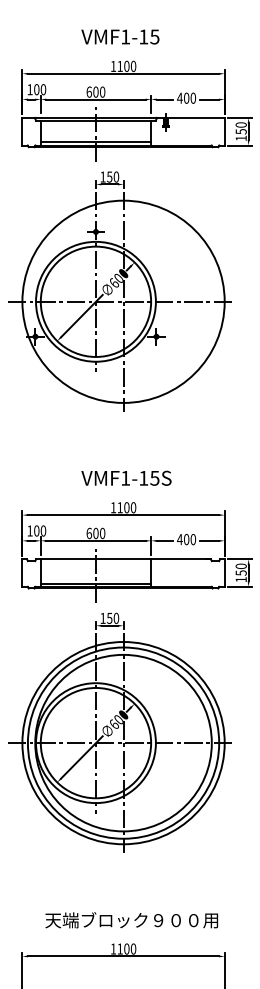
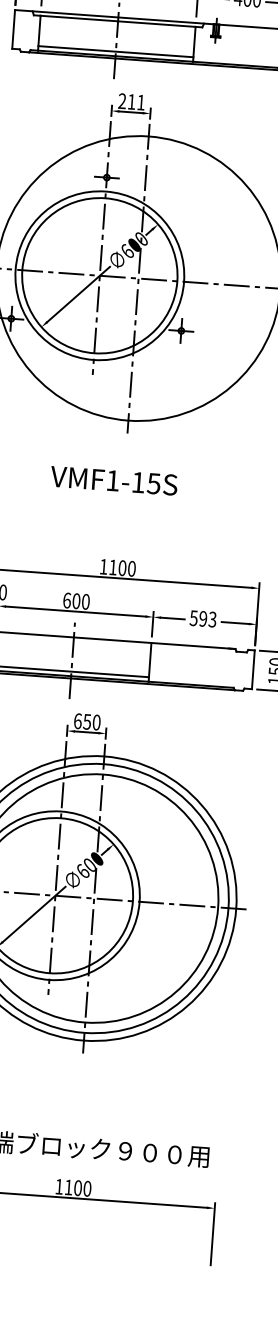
text: (109, 176) -> (131, 101), 150 -> 211
text: (126, 477) -> (114, 479), moved
text: (186, 539) -> (203, 618), 400 -> 593
text: (102, 618) -> (77, 721), 150 -> 650

